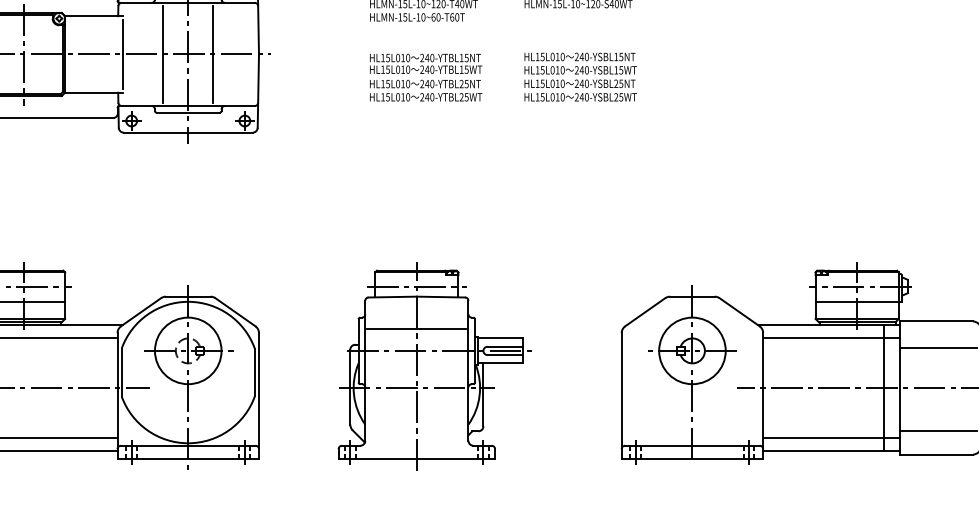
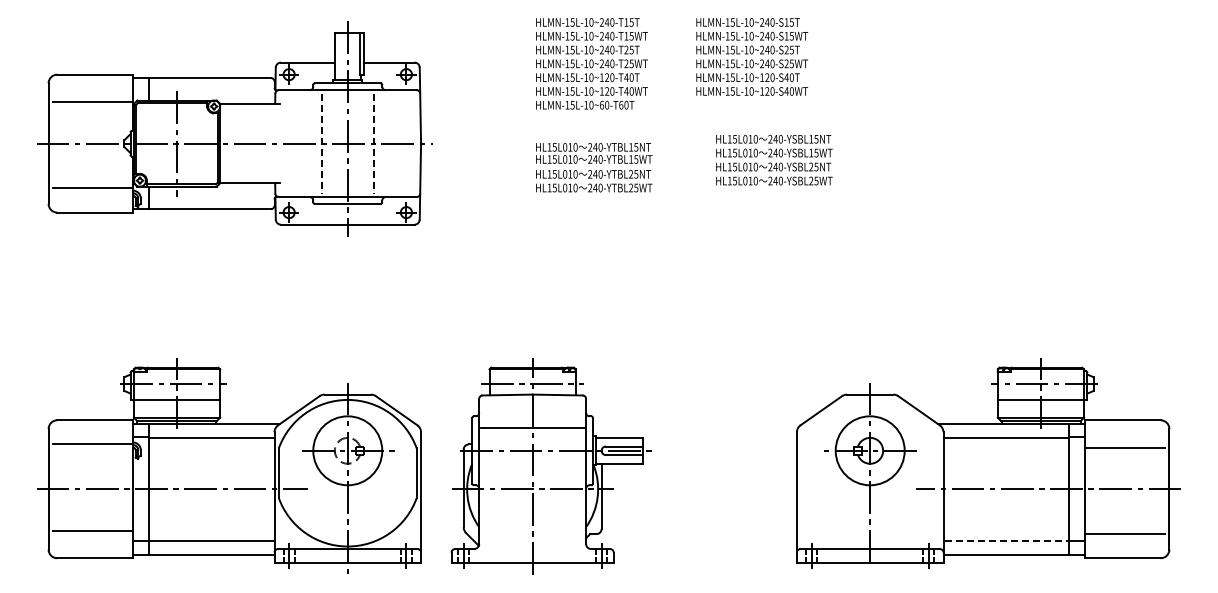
line: (123, 54) -> (280, 143), removed
line: (162, 55) -> (321, 144), solid -> dashed
line: (213, 55) -> (373, 144), solid -> dashed
text: (580, 76) -> (774, 159), moved
part: (434, 366) -> (550, 466), moved
line: (823, 438) -> (1006, 541), solid -> dashed

